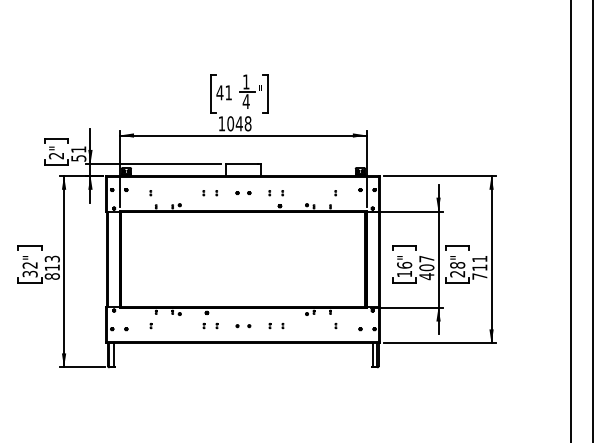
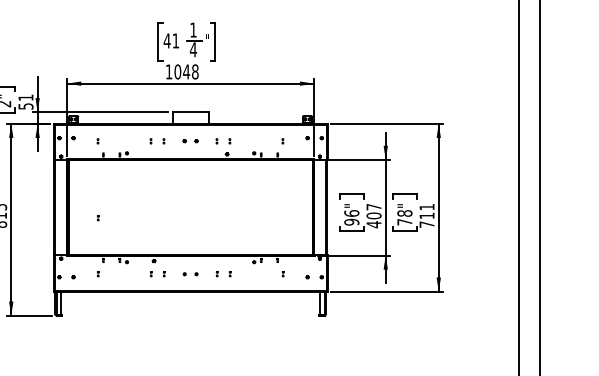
part: (150, 269) -> (97, 217), added
text: (404, 273) -> (351, 221), 16" -> 96"
text: (457, 274) -> (404, 222), 28" -> 78"

